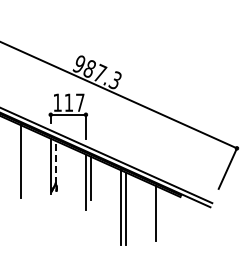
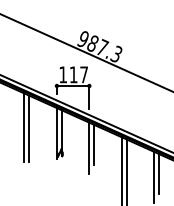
line: (15, 159) -> (24, 127), added
line: (55, 162) -> (61, 130), dashed -> solid
line: (161, 209) -> (159, 173), added

